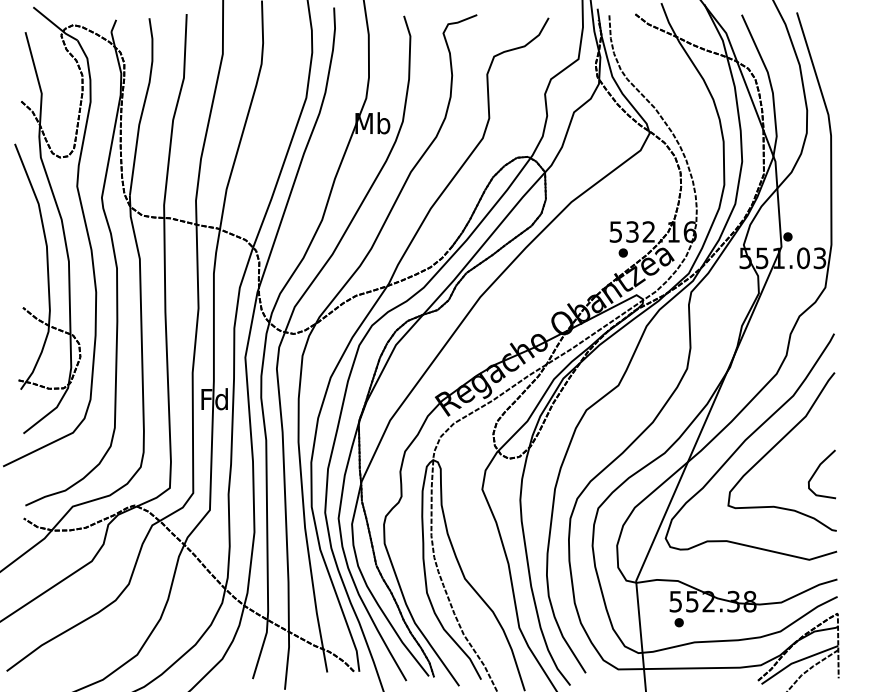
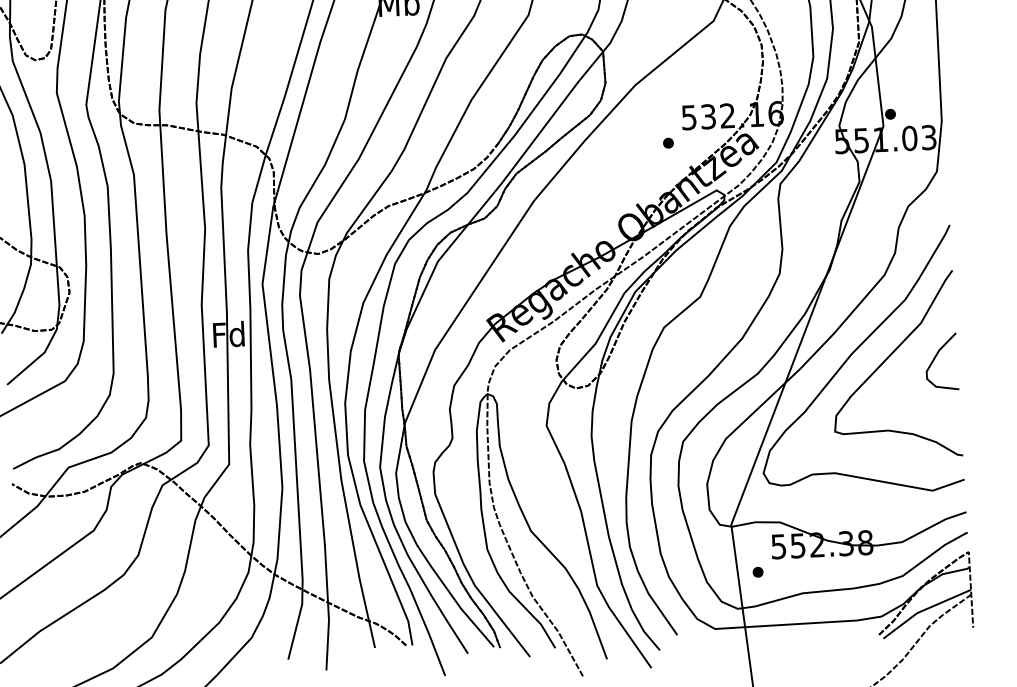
part: (622, 252) -> (667, 142), moved
curve: (816, 472) -> (935, 360), moved
part: (678, 622) -> (757, 572), moved

